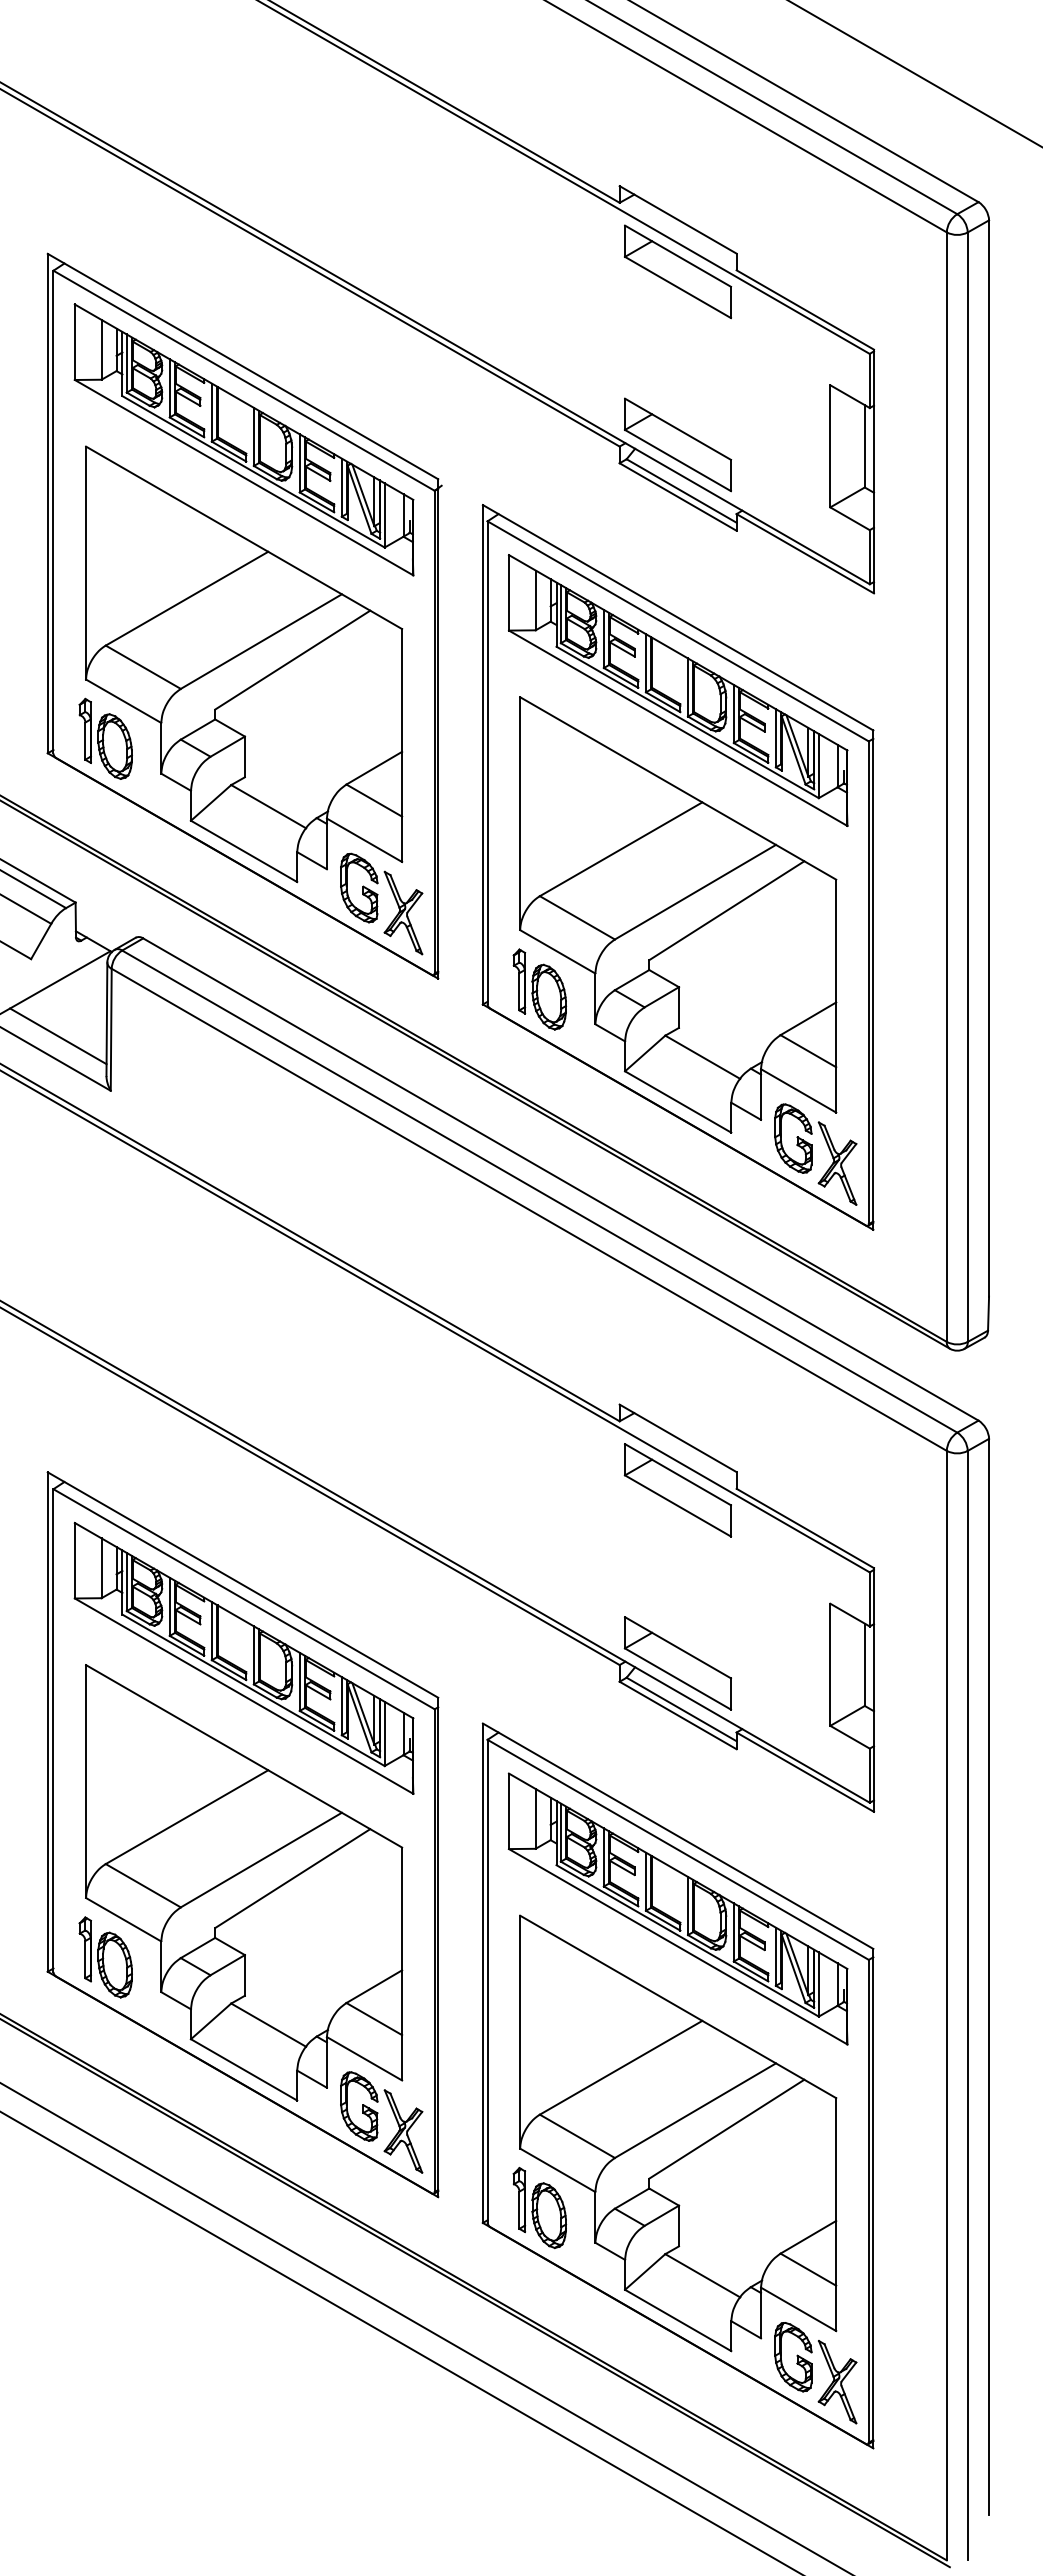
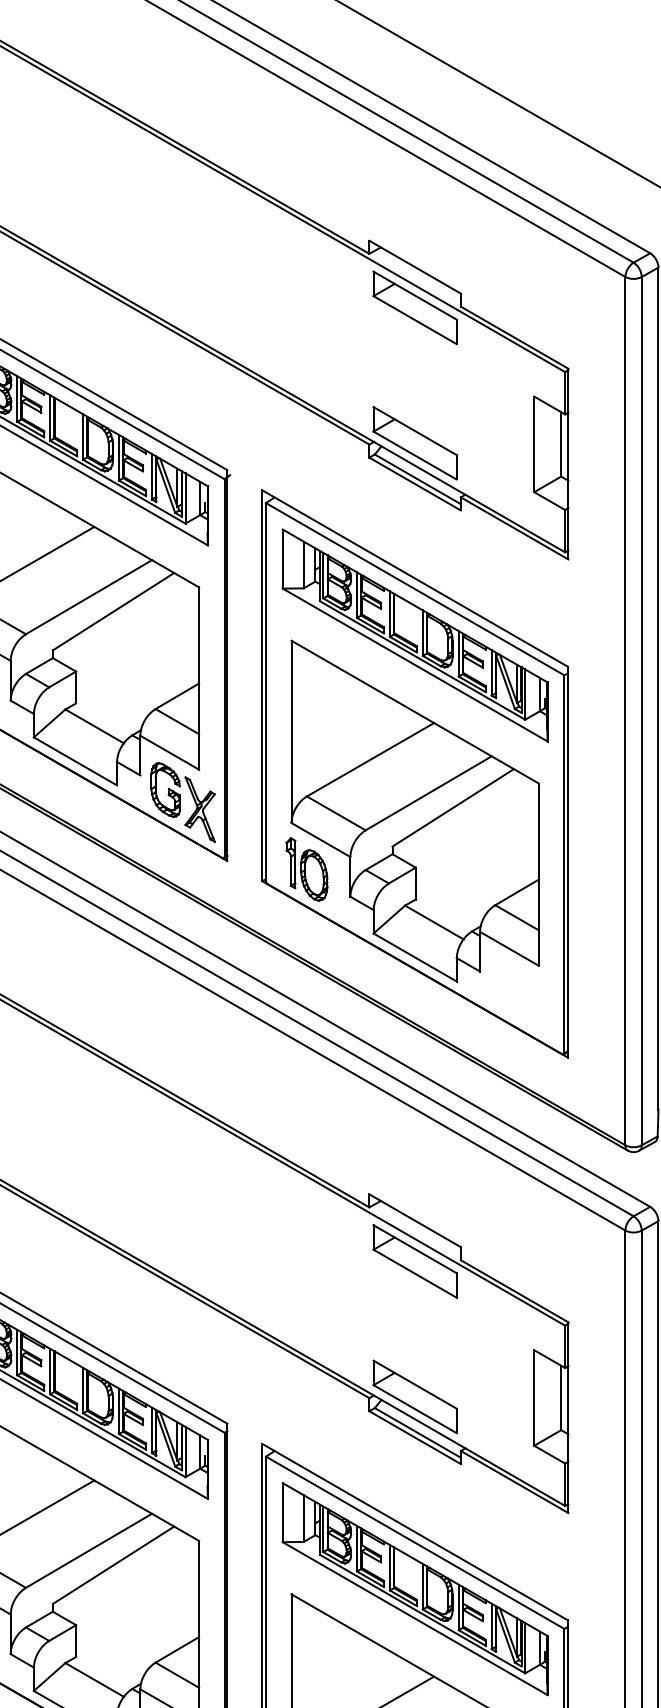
part: (815, 1154) -> (522, 998), removed

